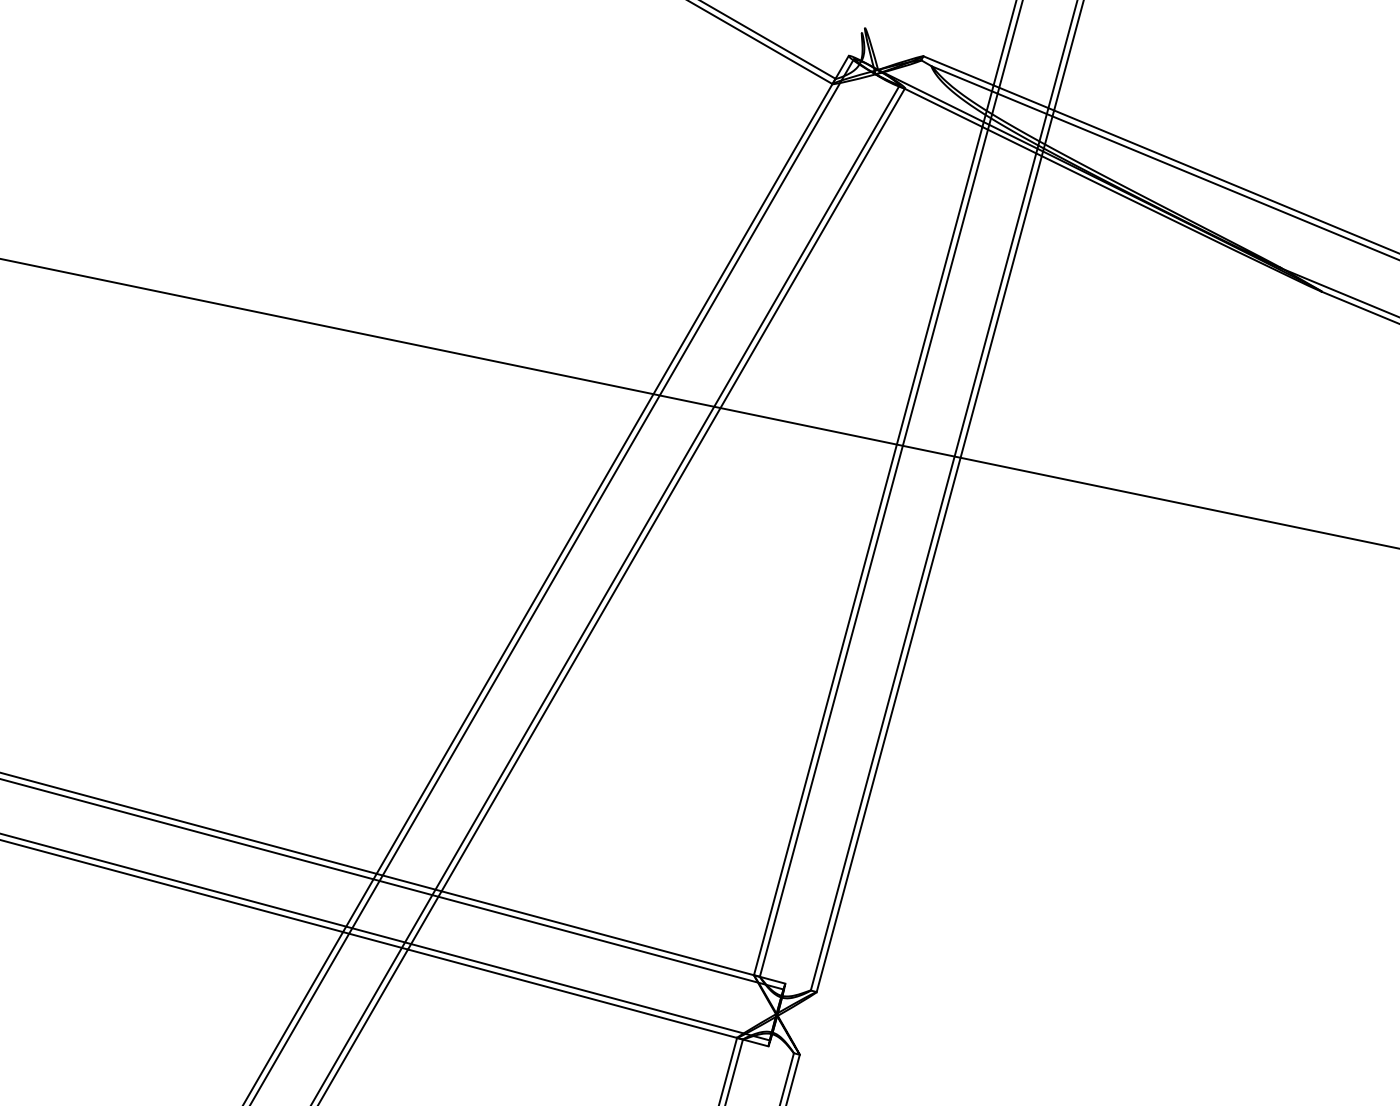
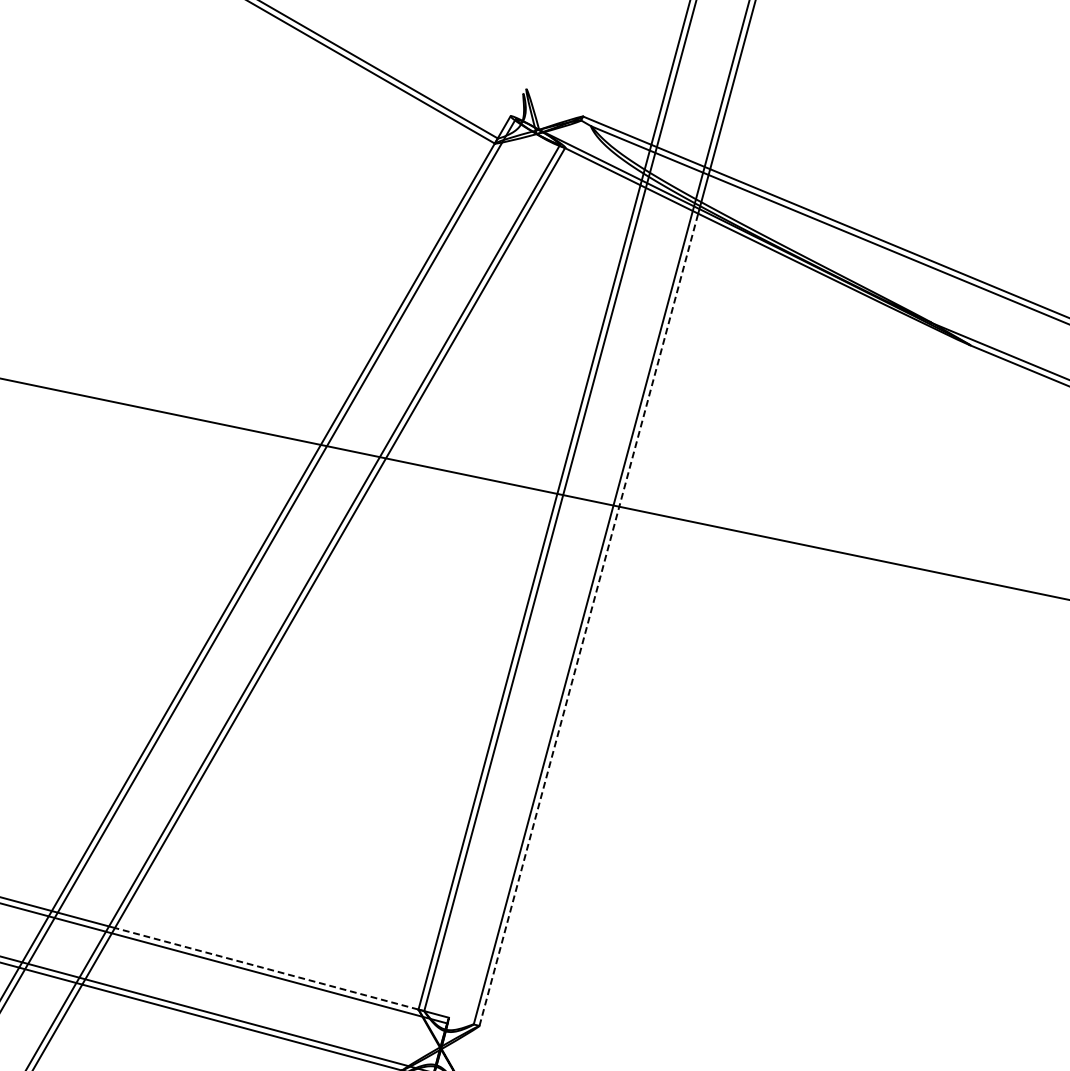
line: (929, 574) -> (589, 620), solid -> dashed
line: (597, 933) -> (266, 969), solid -> dashed

